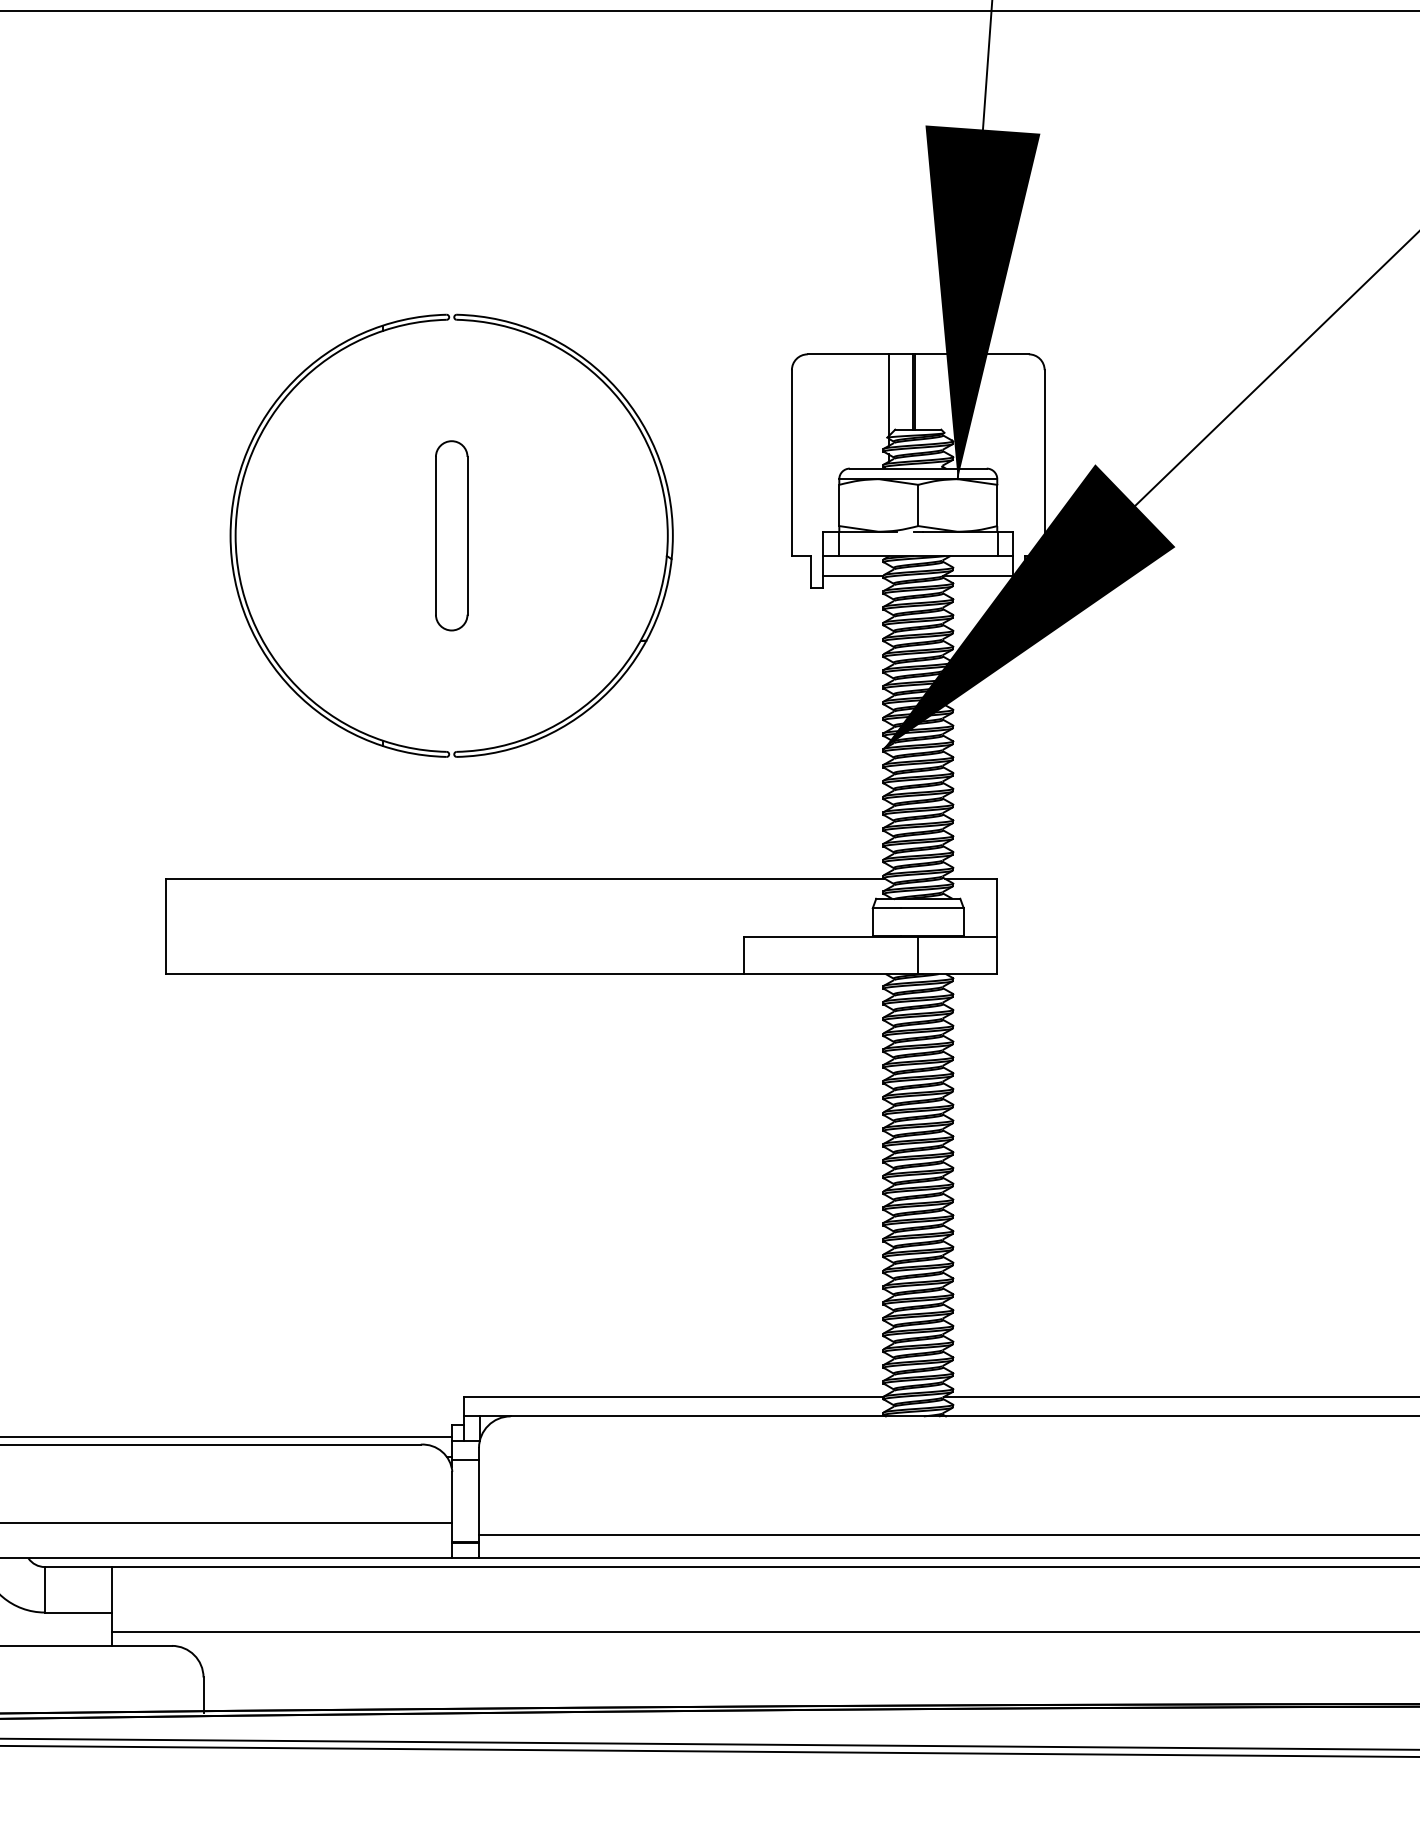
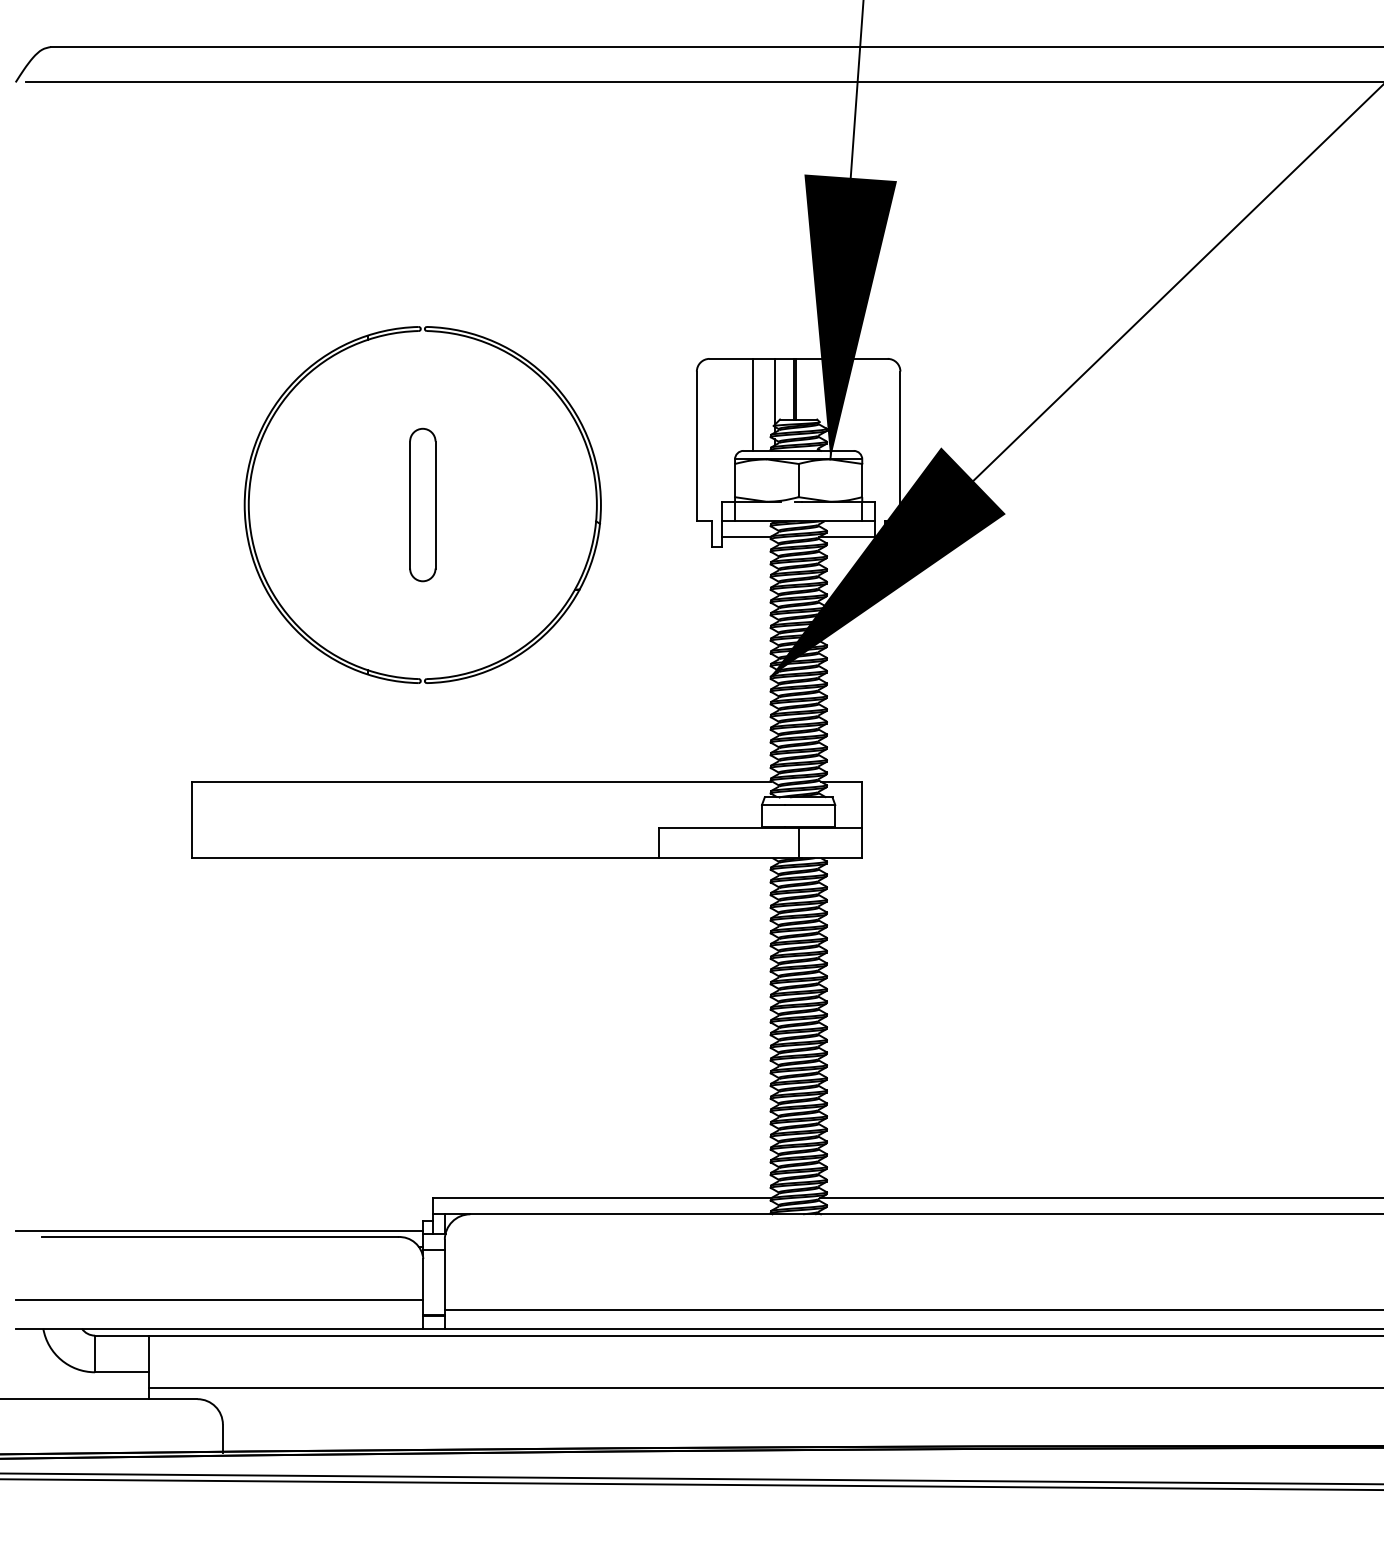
line: (861, 411) -> (752, 404), added

